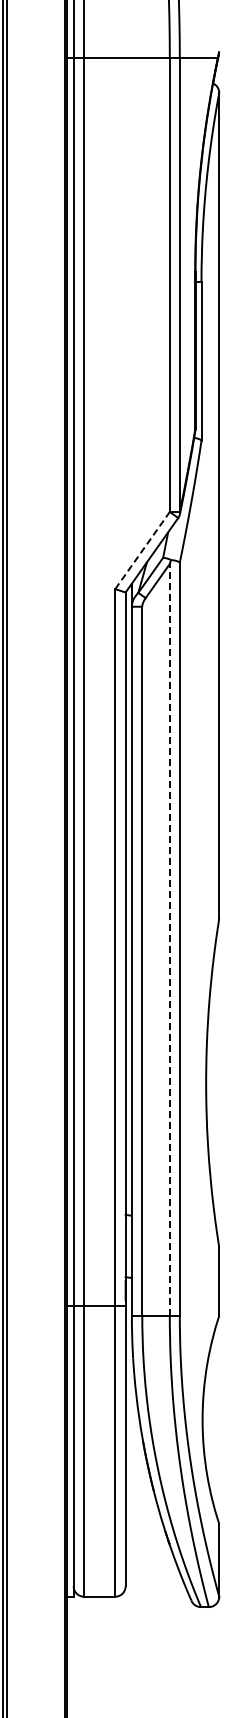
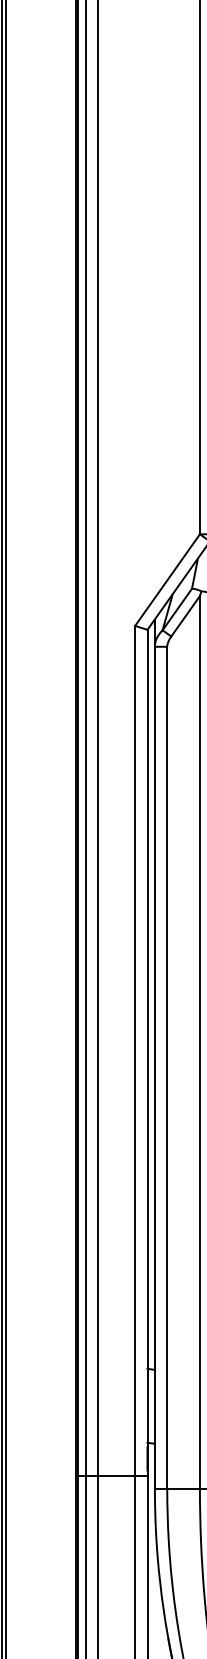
line: (142, 550) -> (167, 580), dashed -> solid
line: (169, 939) -> (199, 1041), dashed -> solid

